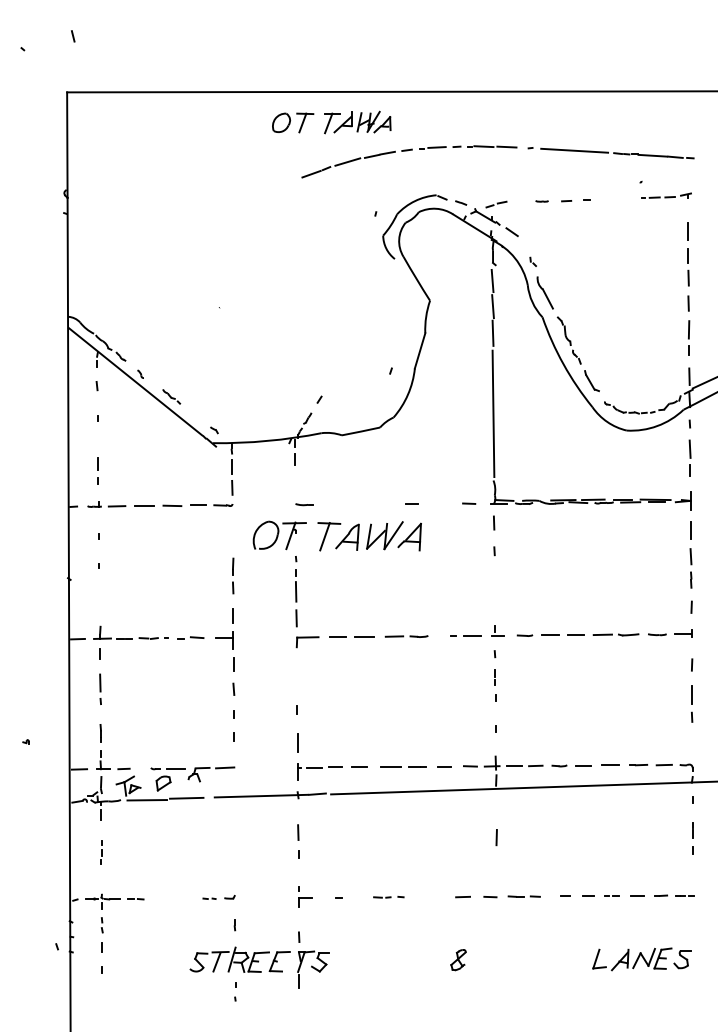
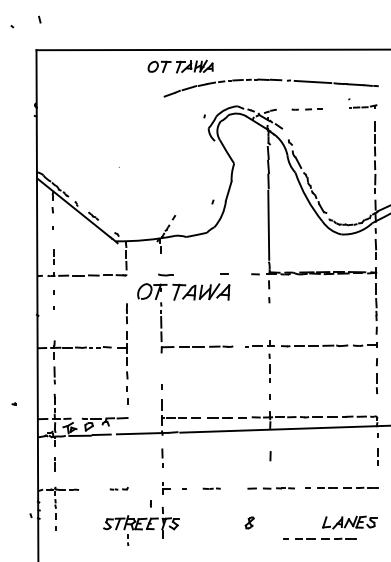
part: (303, 504) -> (165, 274), size x1.6
part: (234, 924) -> (150, 503), moved
part: (586, 988) -> (319, 538), added

